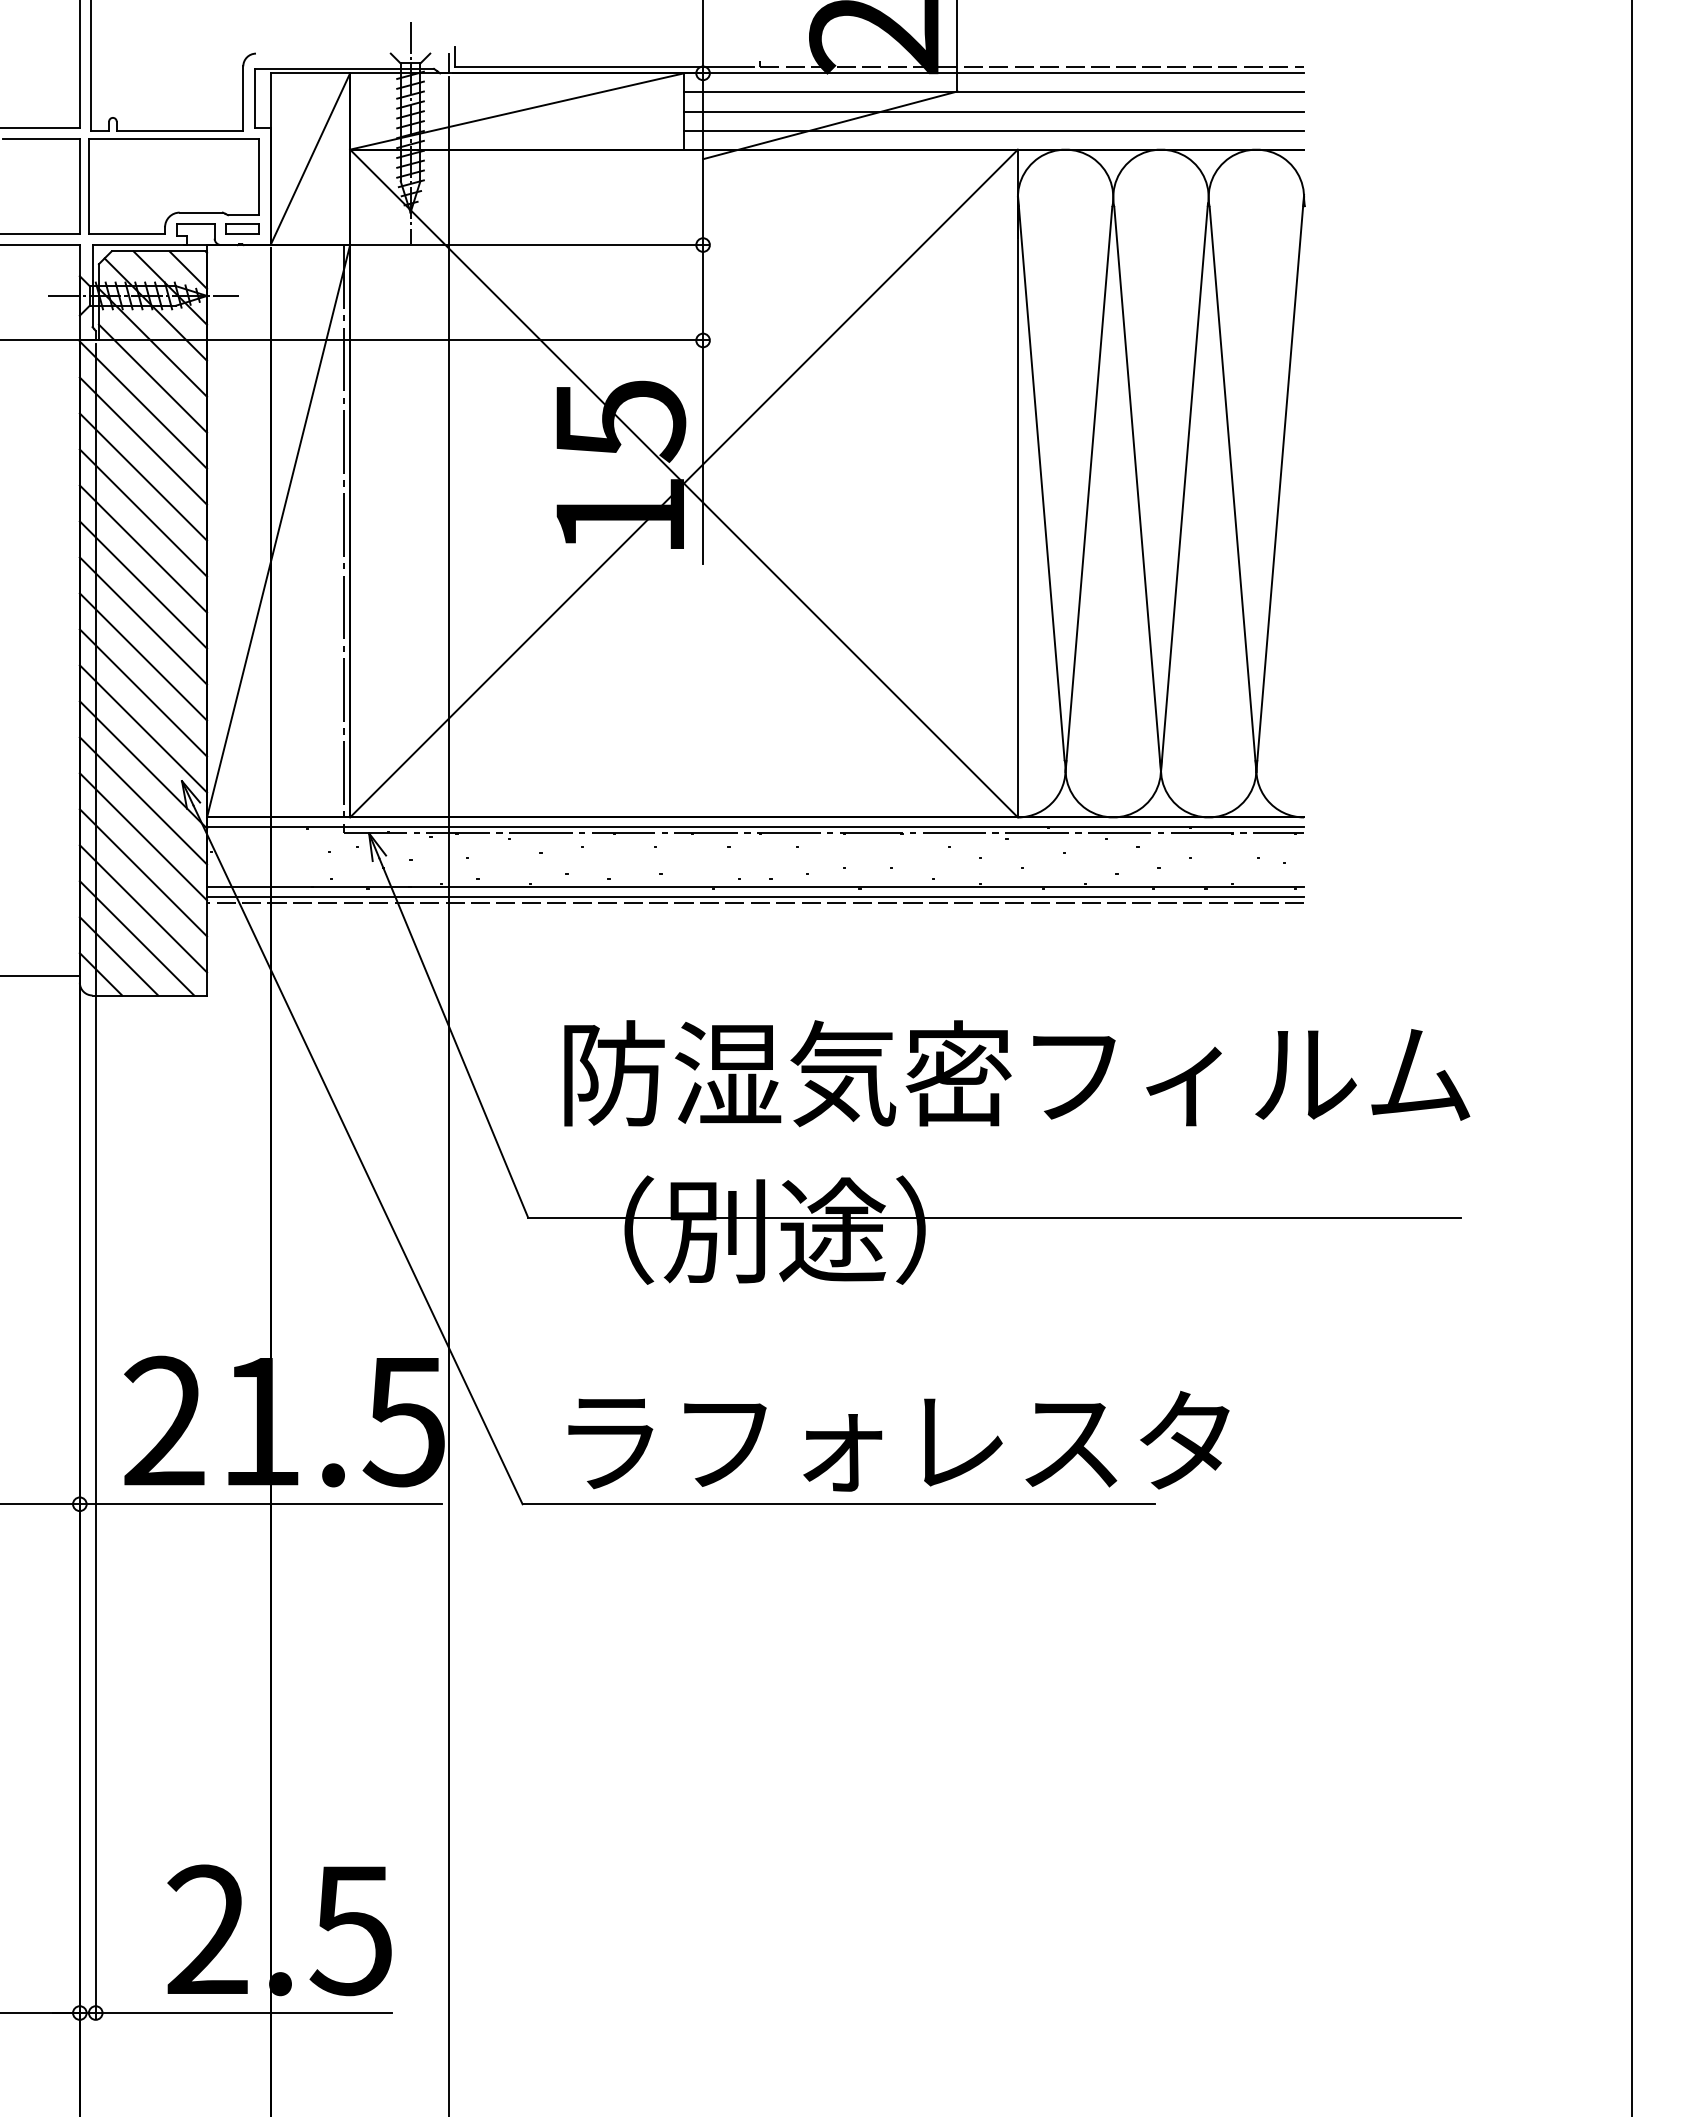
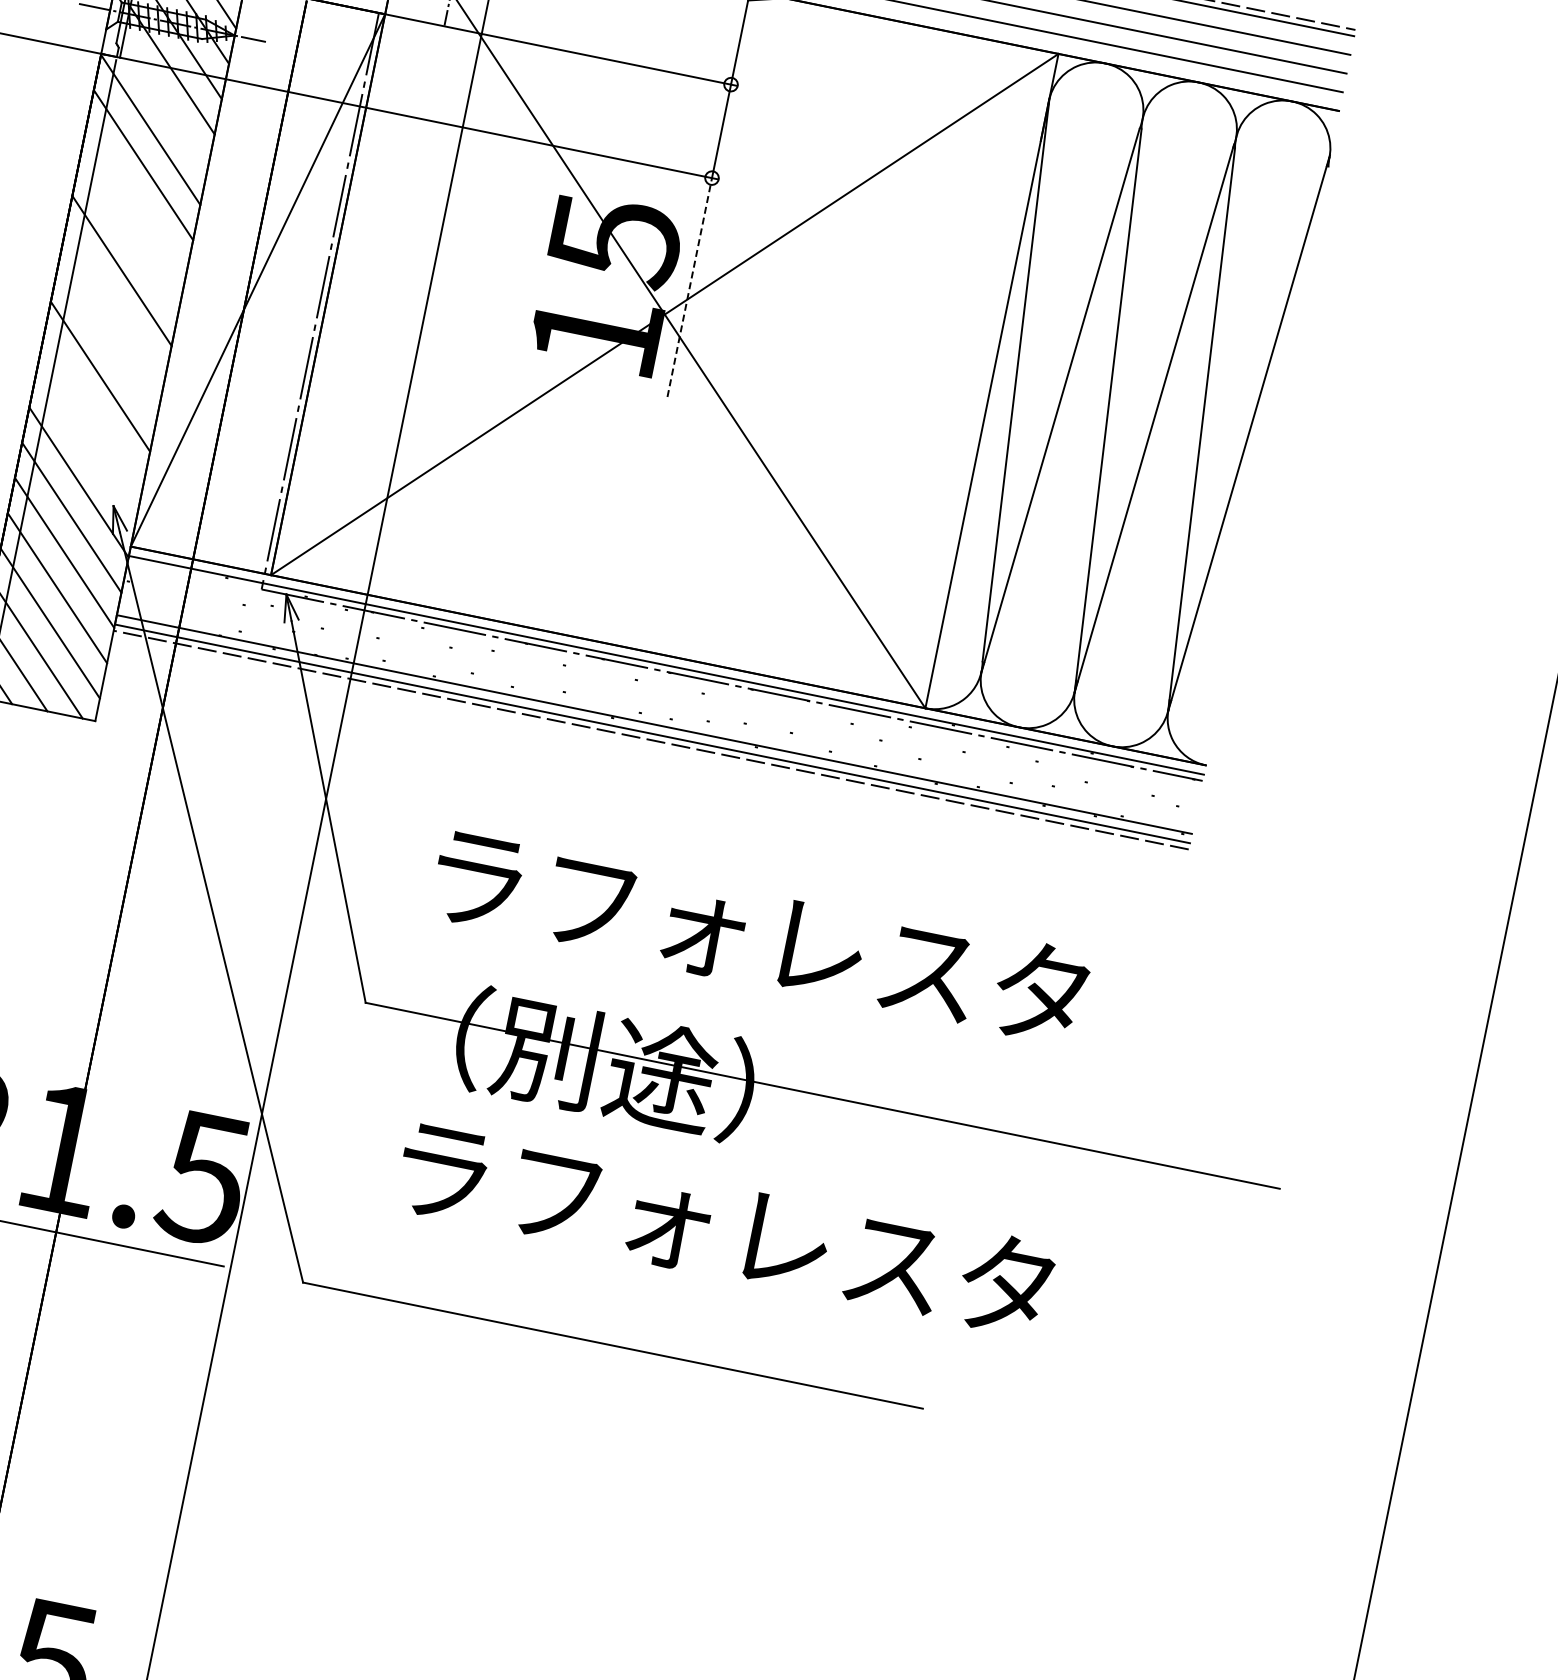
line: (152, 378) -> (164, 105), removed
line: (703, 452) -> (690, 287), solid -> dashed
line: (143, 476) -> (136, 199), removed
line: (143, 512) -> (129, 235), removed
line: (143, 584) -> (115, 305), removed
line: (143, 620) -> (107, 340), removed
line: (143, 692) -> (93, 411), removed
line: (143, 728) -> (86, 446), removed
text: (1017, 1073) -> (873, 959), 防湿気密フィルム -> ラフォレスタ
text: (898, 1440) -> (725, 1227), moved

